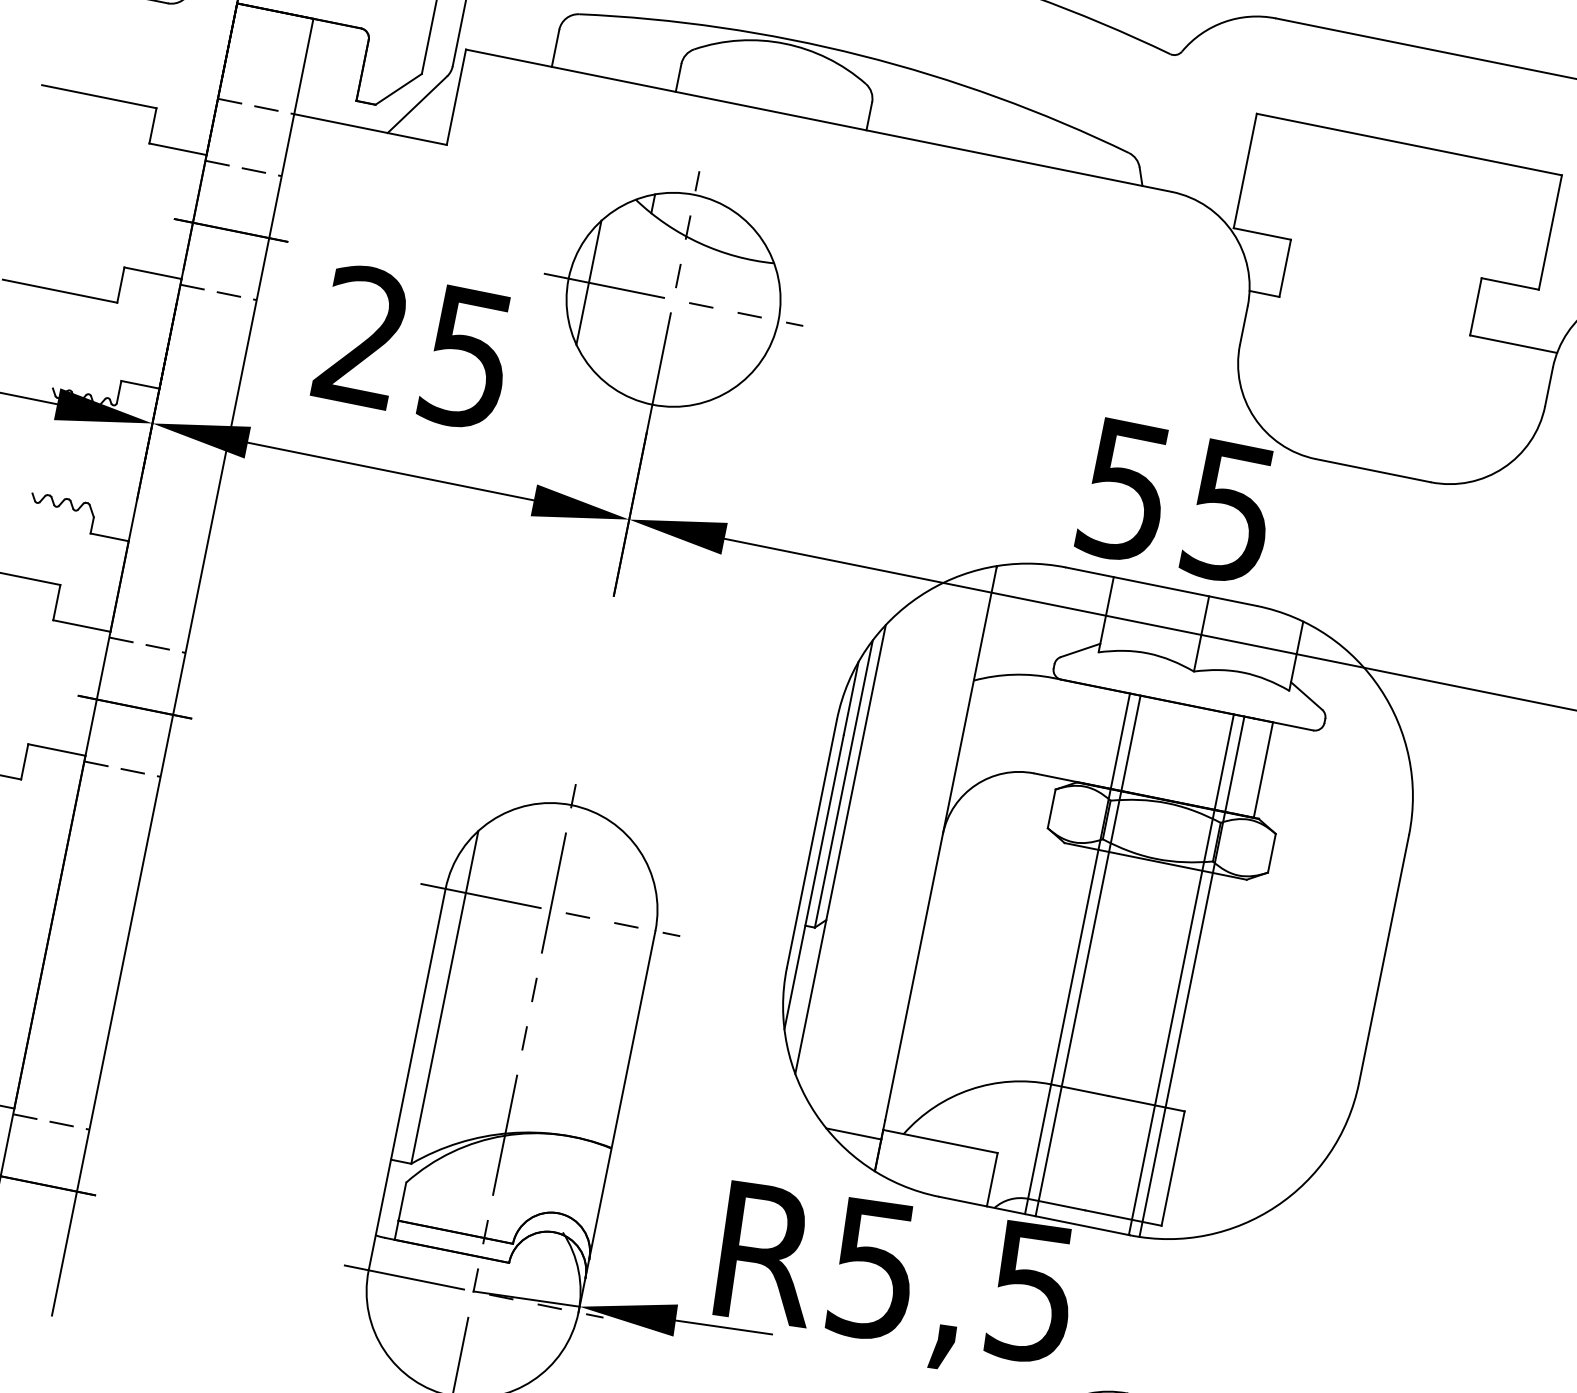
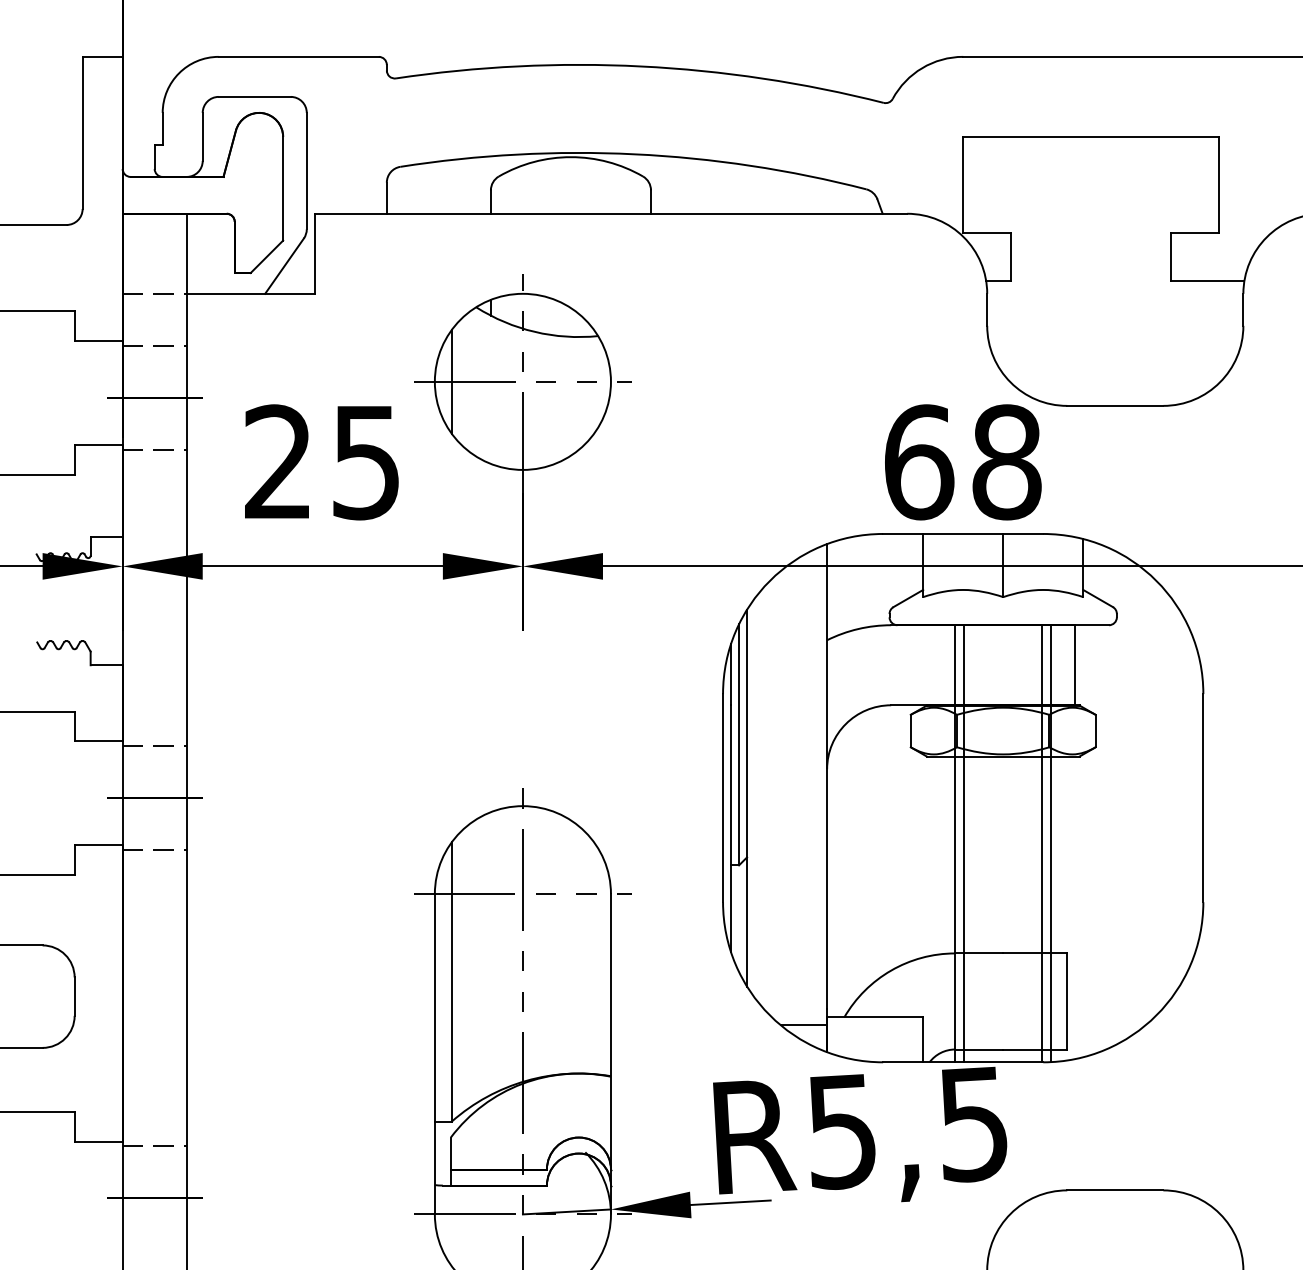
text: (1178, 501) -> (963, 462), 55 -> 68

